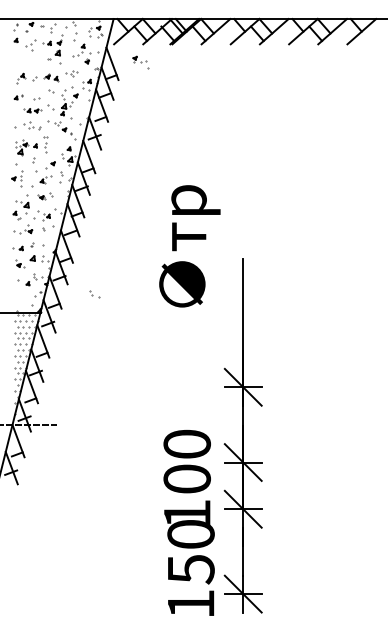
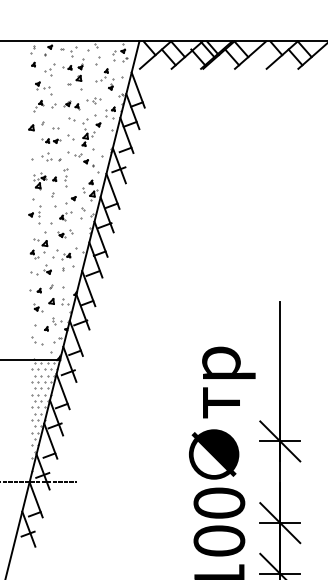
part: (140, 62) -> (43, 88), moved
part: (18, 96) -> (36, 125), size x1.67
text: (189, 246) -> (221, 413), moved
part: (94, 294) -> (37, 340), moved

